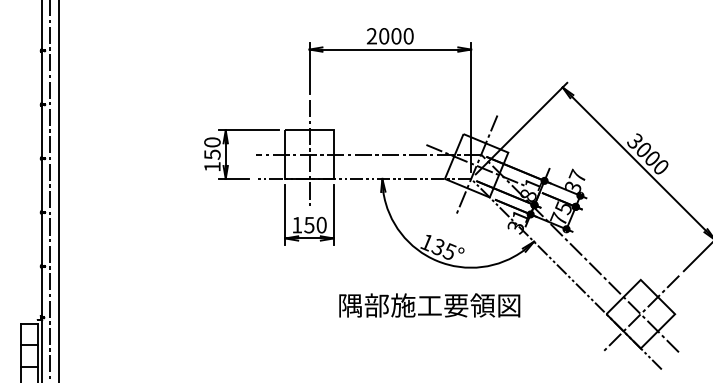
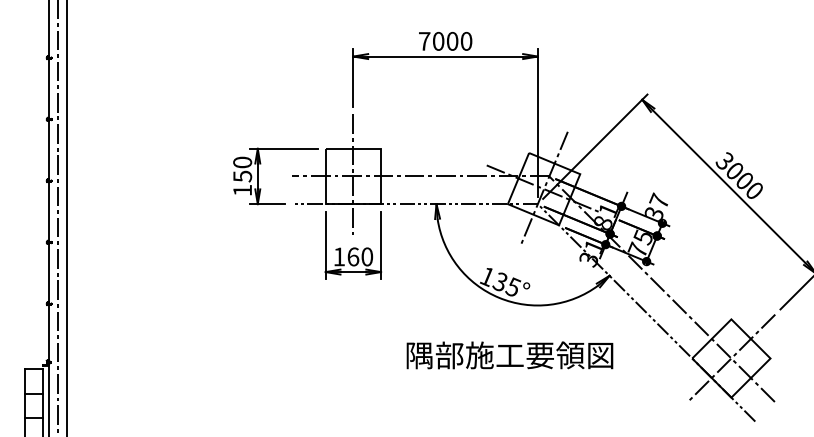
text: (371, 36) -> (424, 41), 2000 -> 7000
text: (309, 224) -> (353, 256), 150 -> 160
text: (429, 305) -> (509, 355), moved

